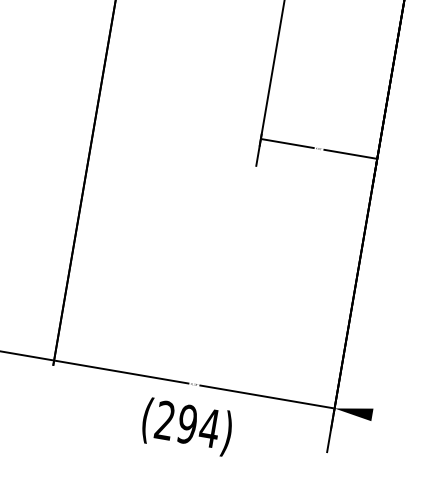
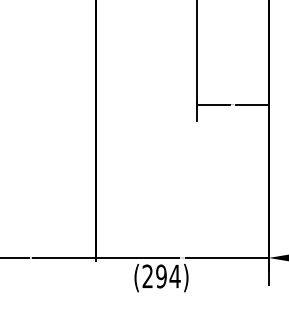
text: (186, 427) -> (161, 278), moved

